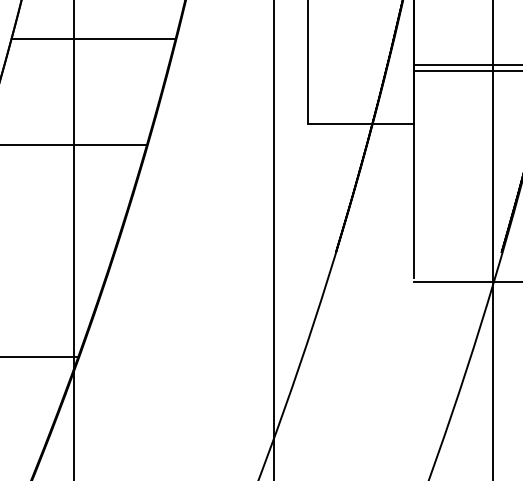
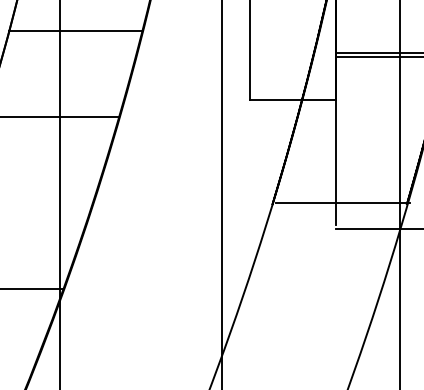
line: (422, 250) -> (342, 203), added

